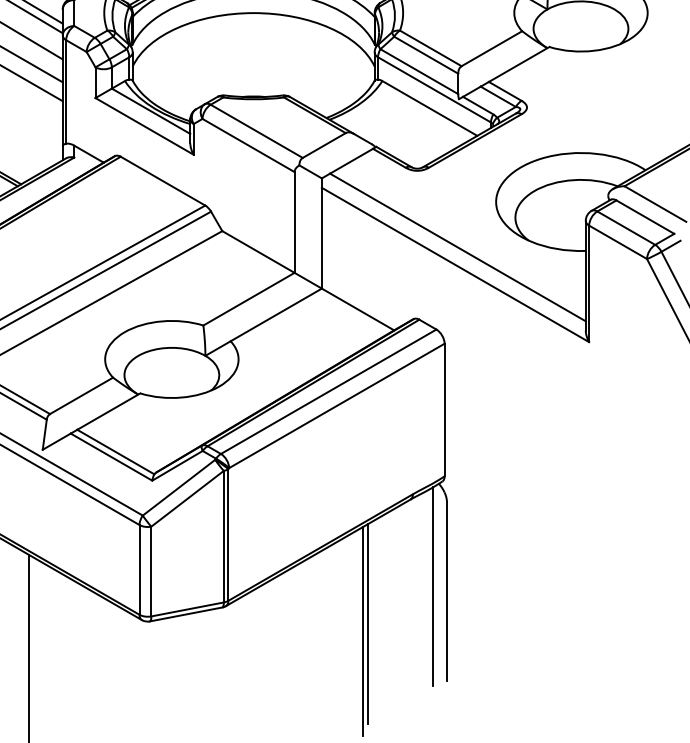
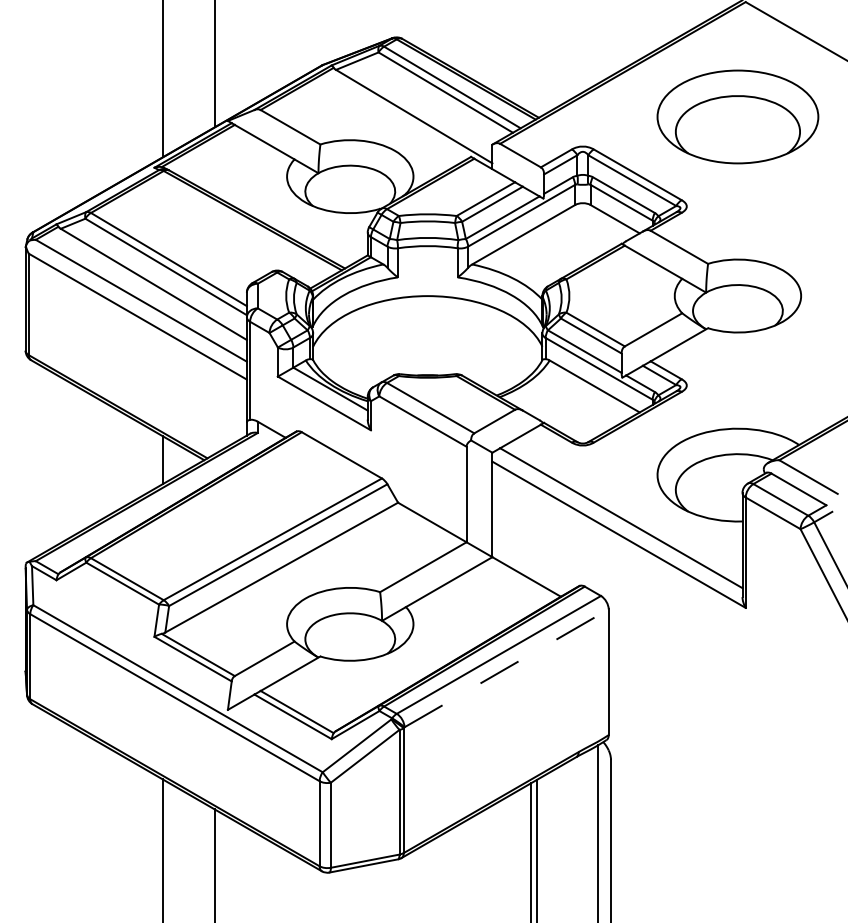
line: (336, 406) -> (506, 668), solid -> dashed

